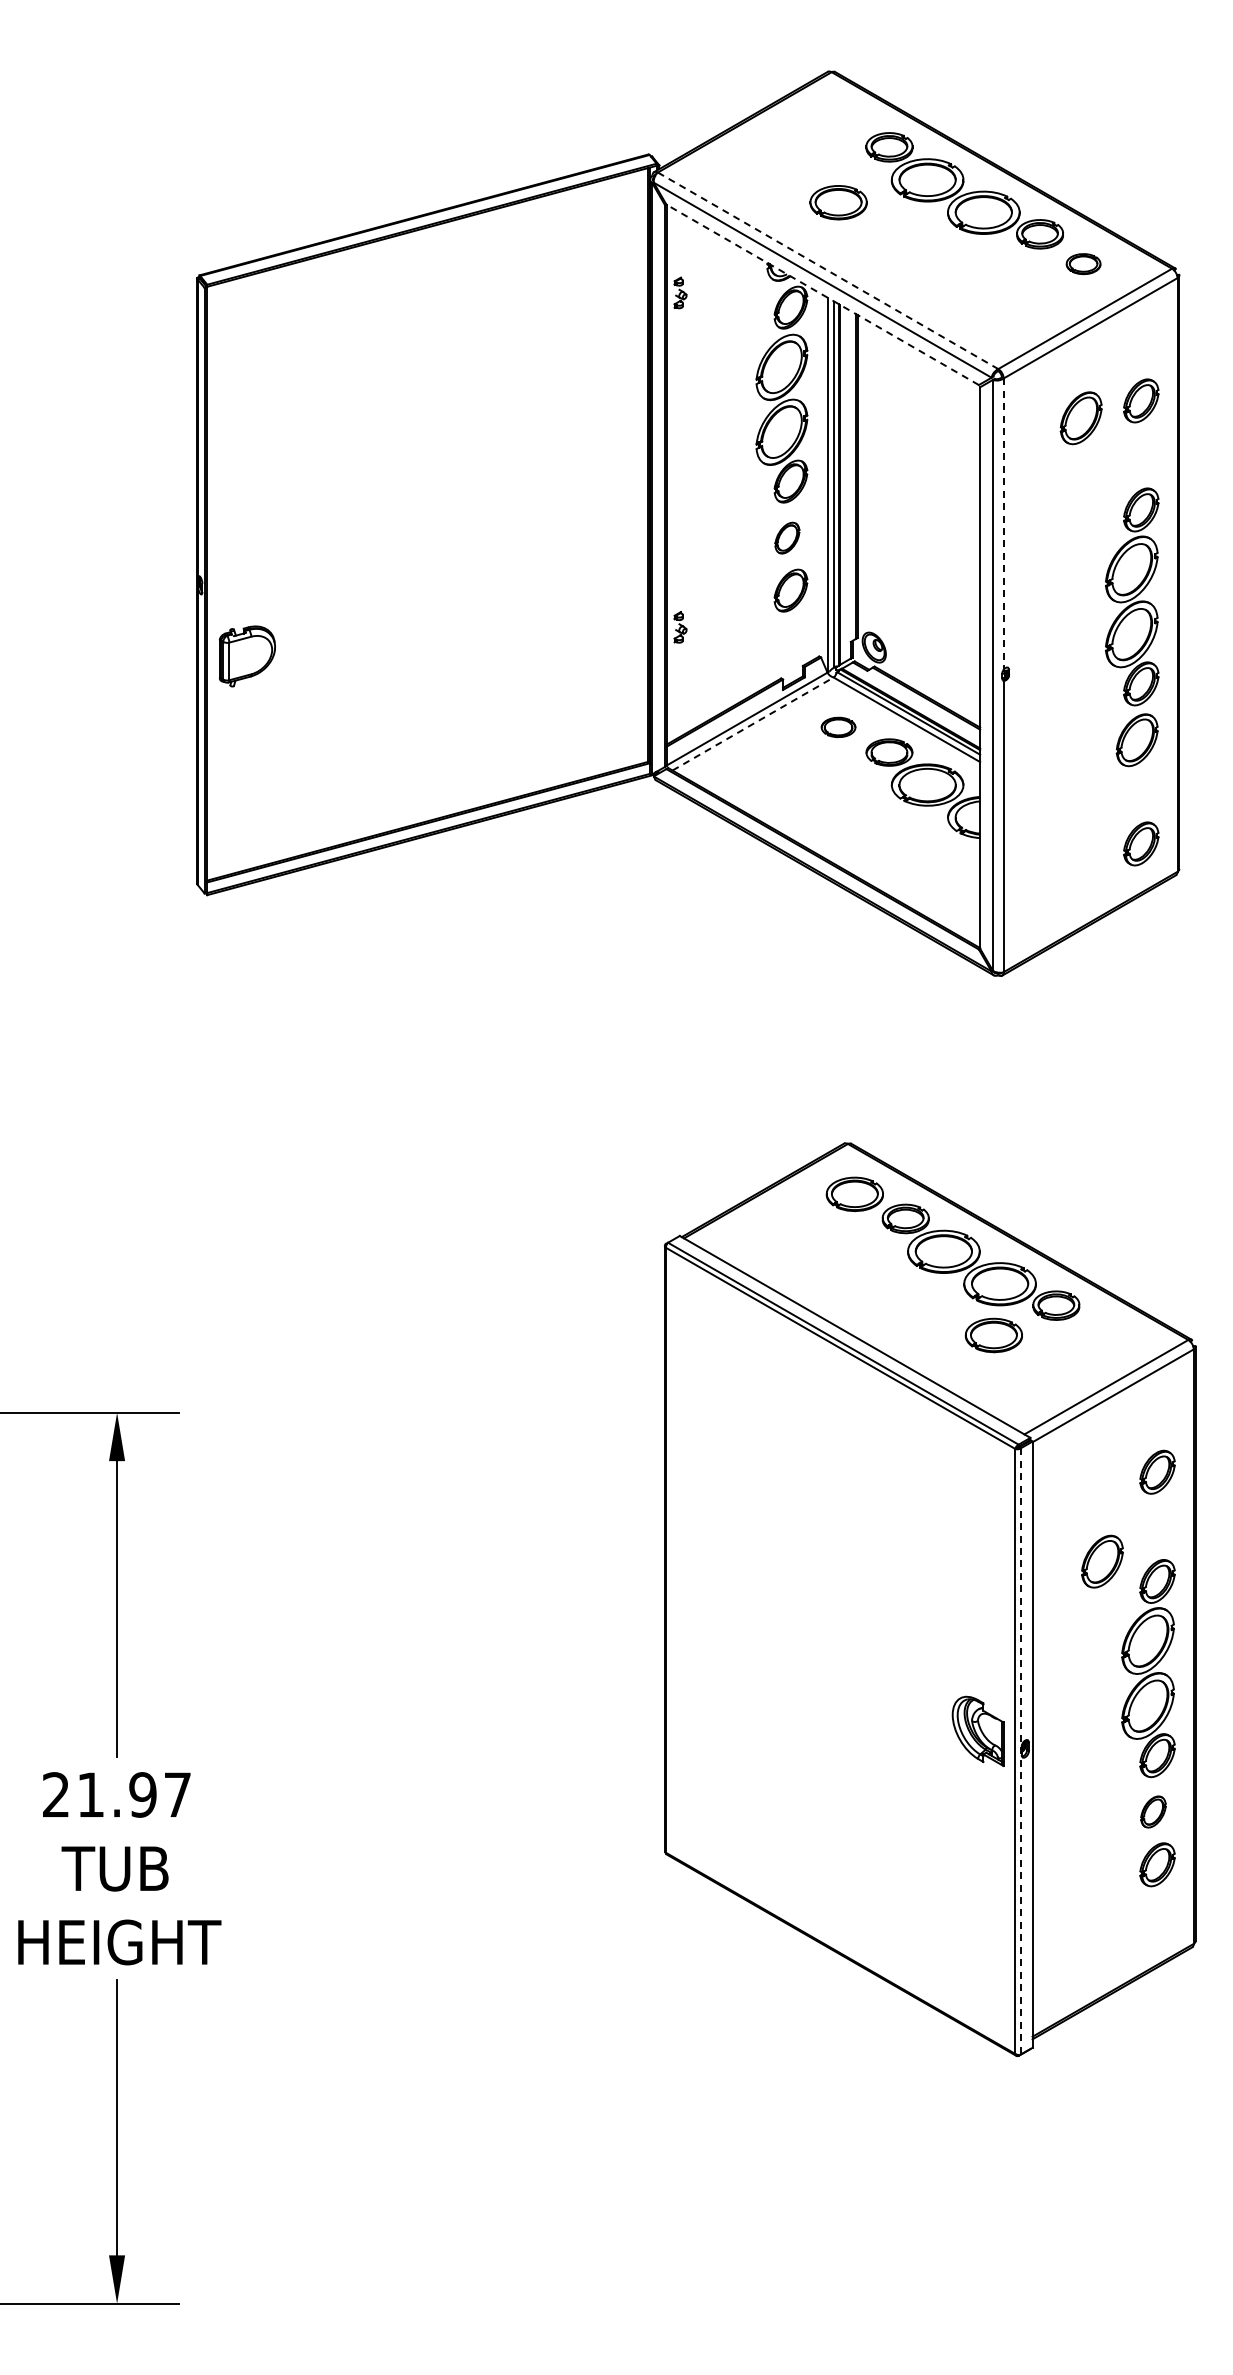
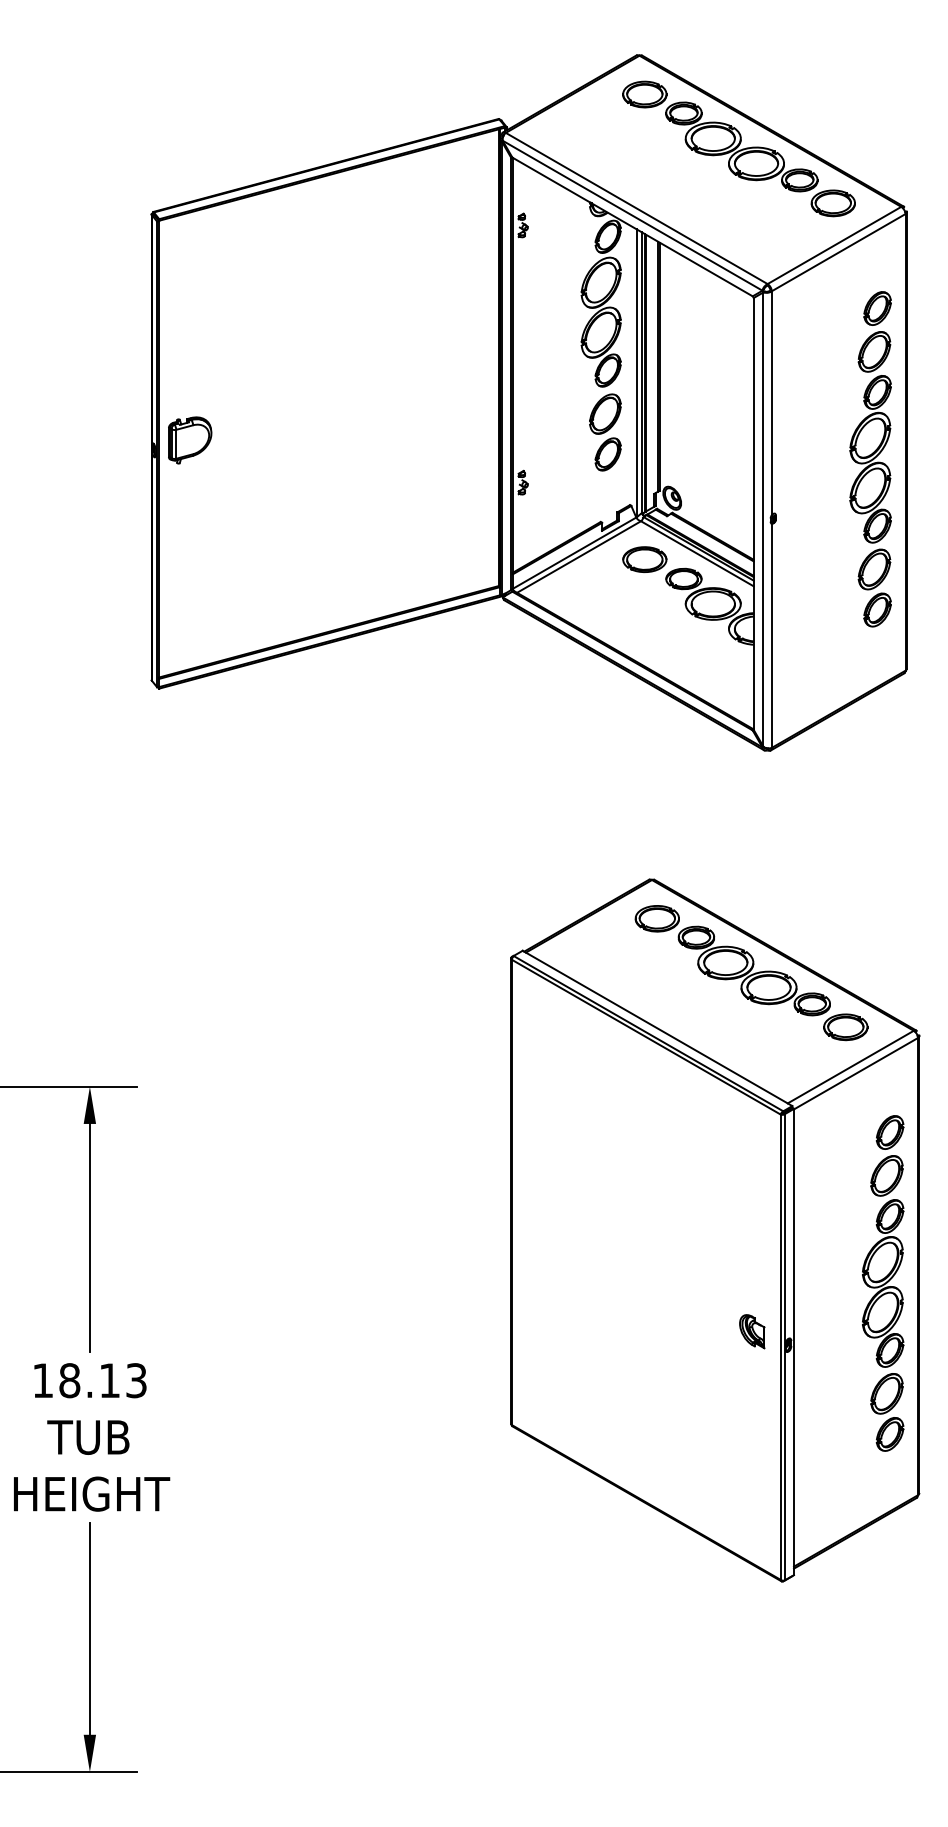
part: (838, 202) -> (644, 94), moved
part: (1083, 263) -> (833, 202), size x1.67
line: (828, 270) -> (637, 208), dashed -> solid
line: (822, 294) -> (632, 226), dashed -> solid
part: (1080, 418) -> (873, 352), moved
line: (1003, 524) -> (771, 403), dashed -> solid
part: (787, 537) -> (605, 413), size x1.67
part: (246, 656) -> (189, 440), moved
line: (753, 723) -> (579, 556), dashed -> solid
part: (838, 727) -> (644, 559), size x1.67
part: (1141, 843) -> (877, 609), moved
part: (993, 1335) -> (845, 1027), moved
part: (1102, 1561) -> (887, 1175), moved
part: (978, 1730) -> (752, 1331), size x0.62
line: (1020, 1751) -> (784, 1347), dashed -> solid
text: (116, 1794) -> (89, 1380), 21.97 -> 18.13
part: (1153, 1811) -> (887, 1393), size x1.67

